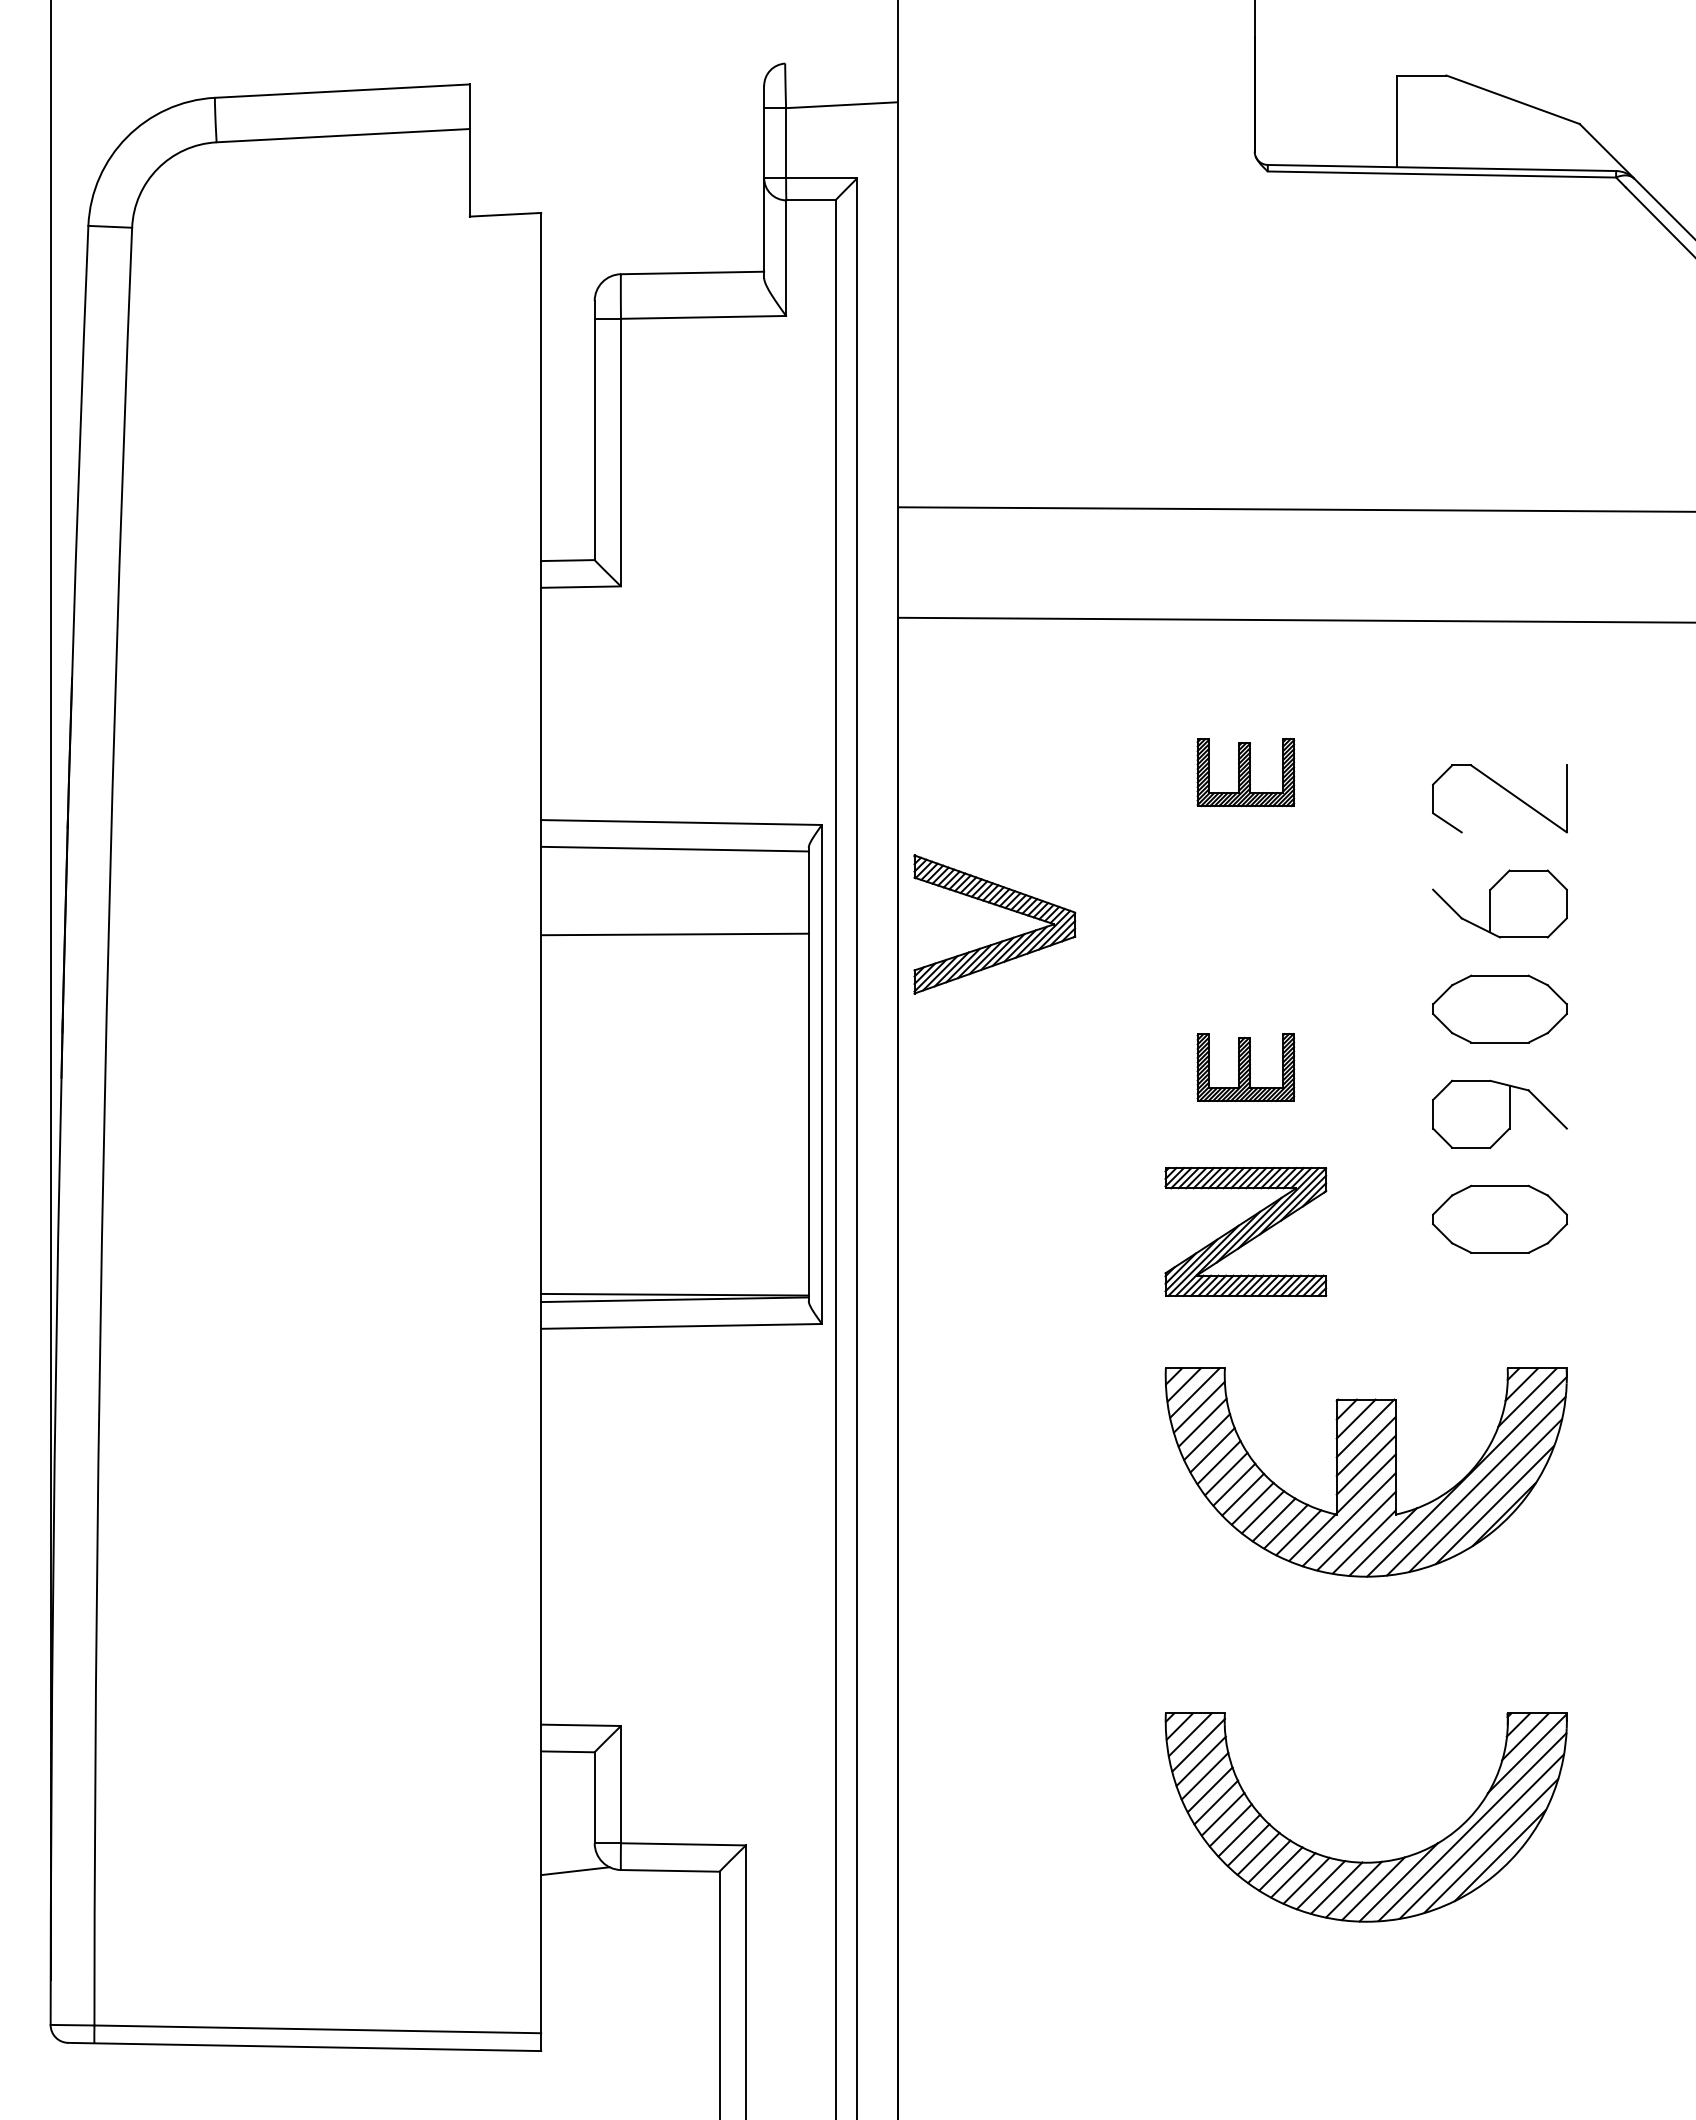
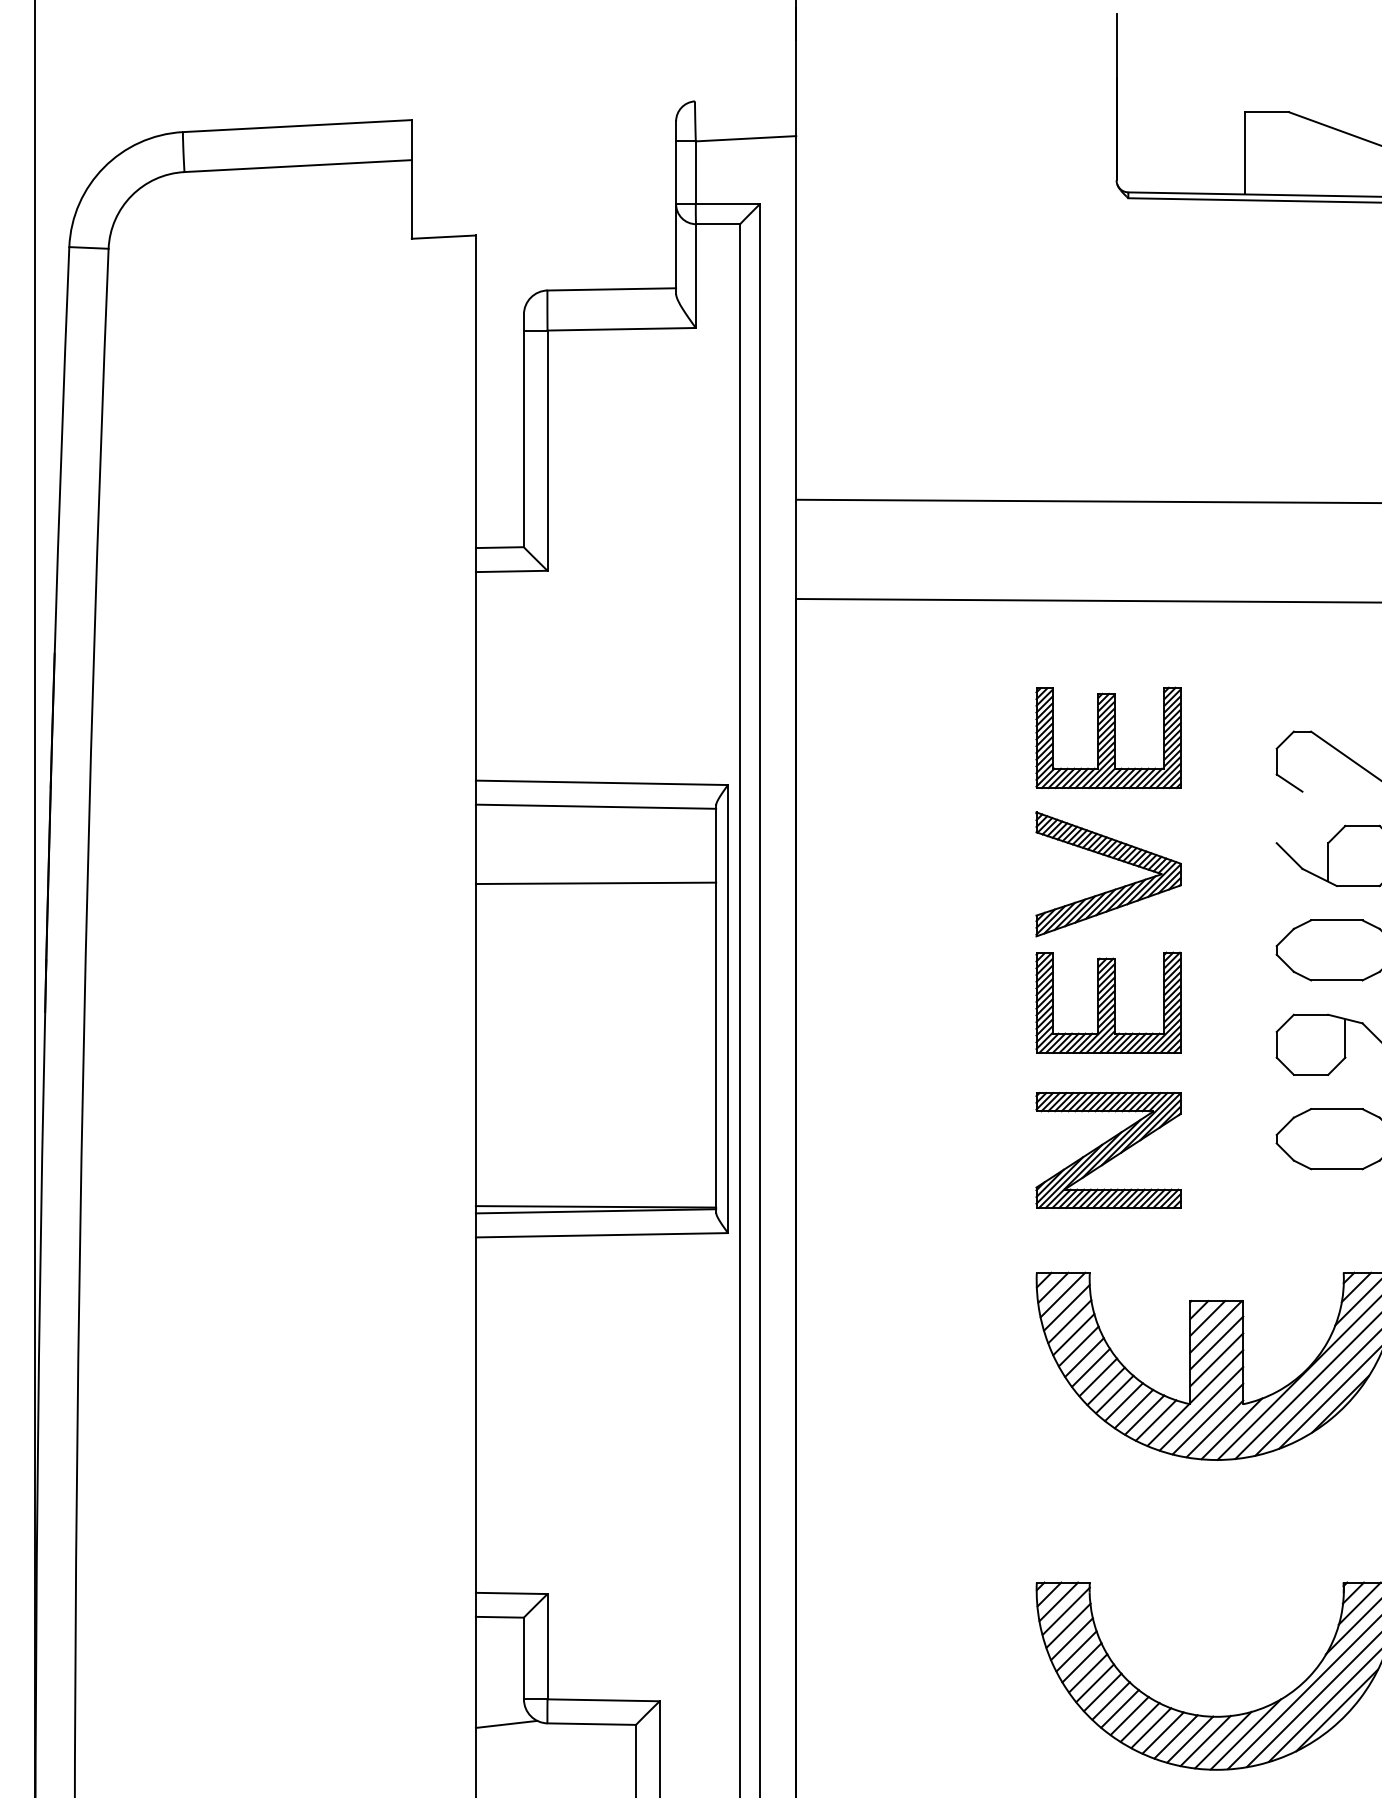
part: (1245, 772) -> (1108, 737), size x1.67
part: (1001, 940) -> (1114, 888), moved
part: (1245, 1067) -> (1108, 1002), size x1.67

